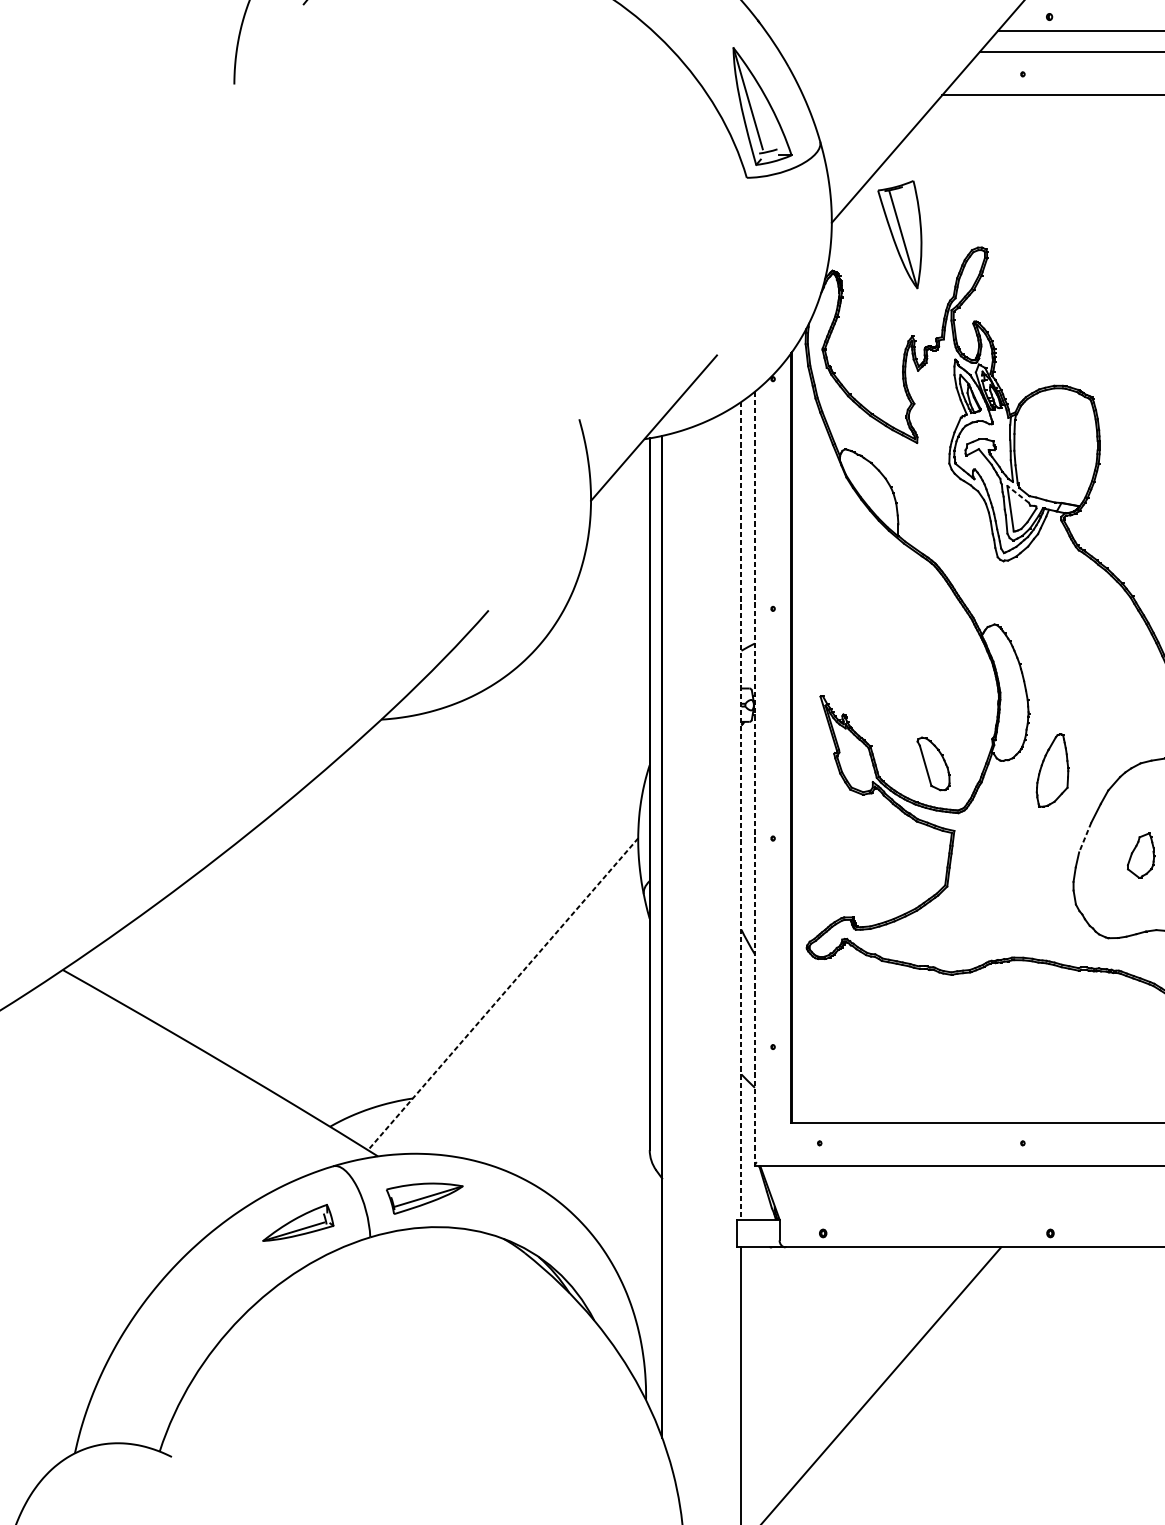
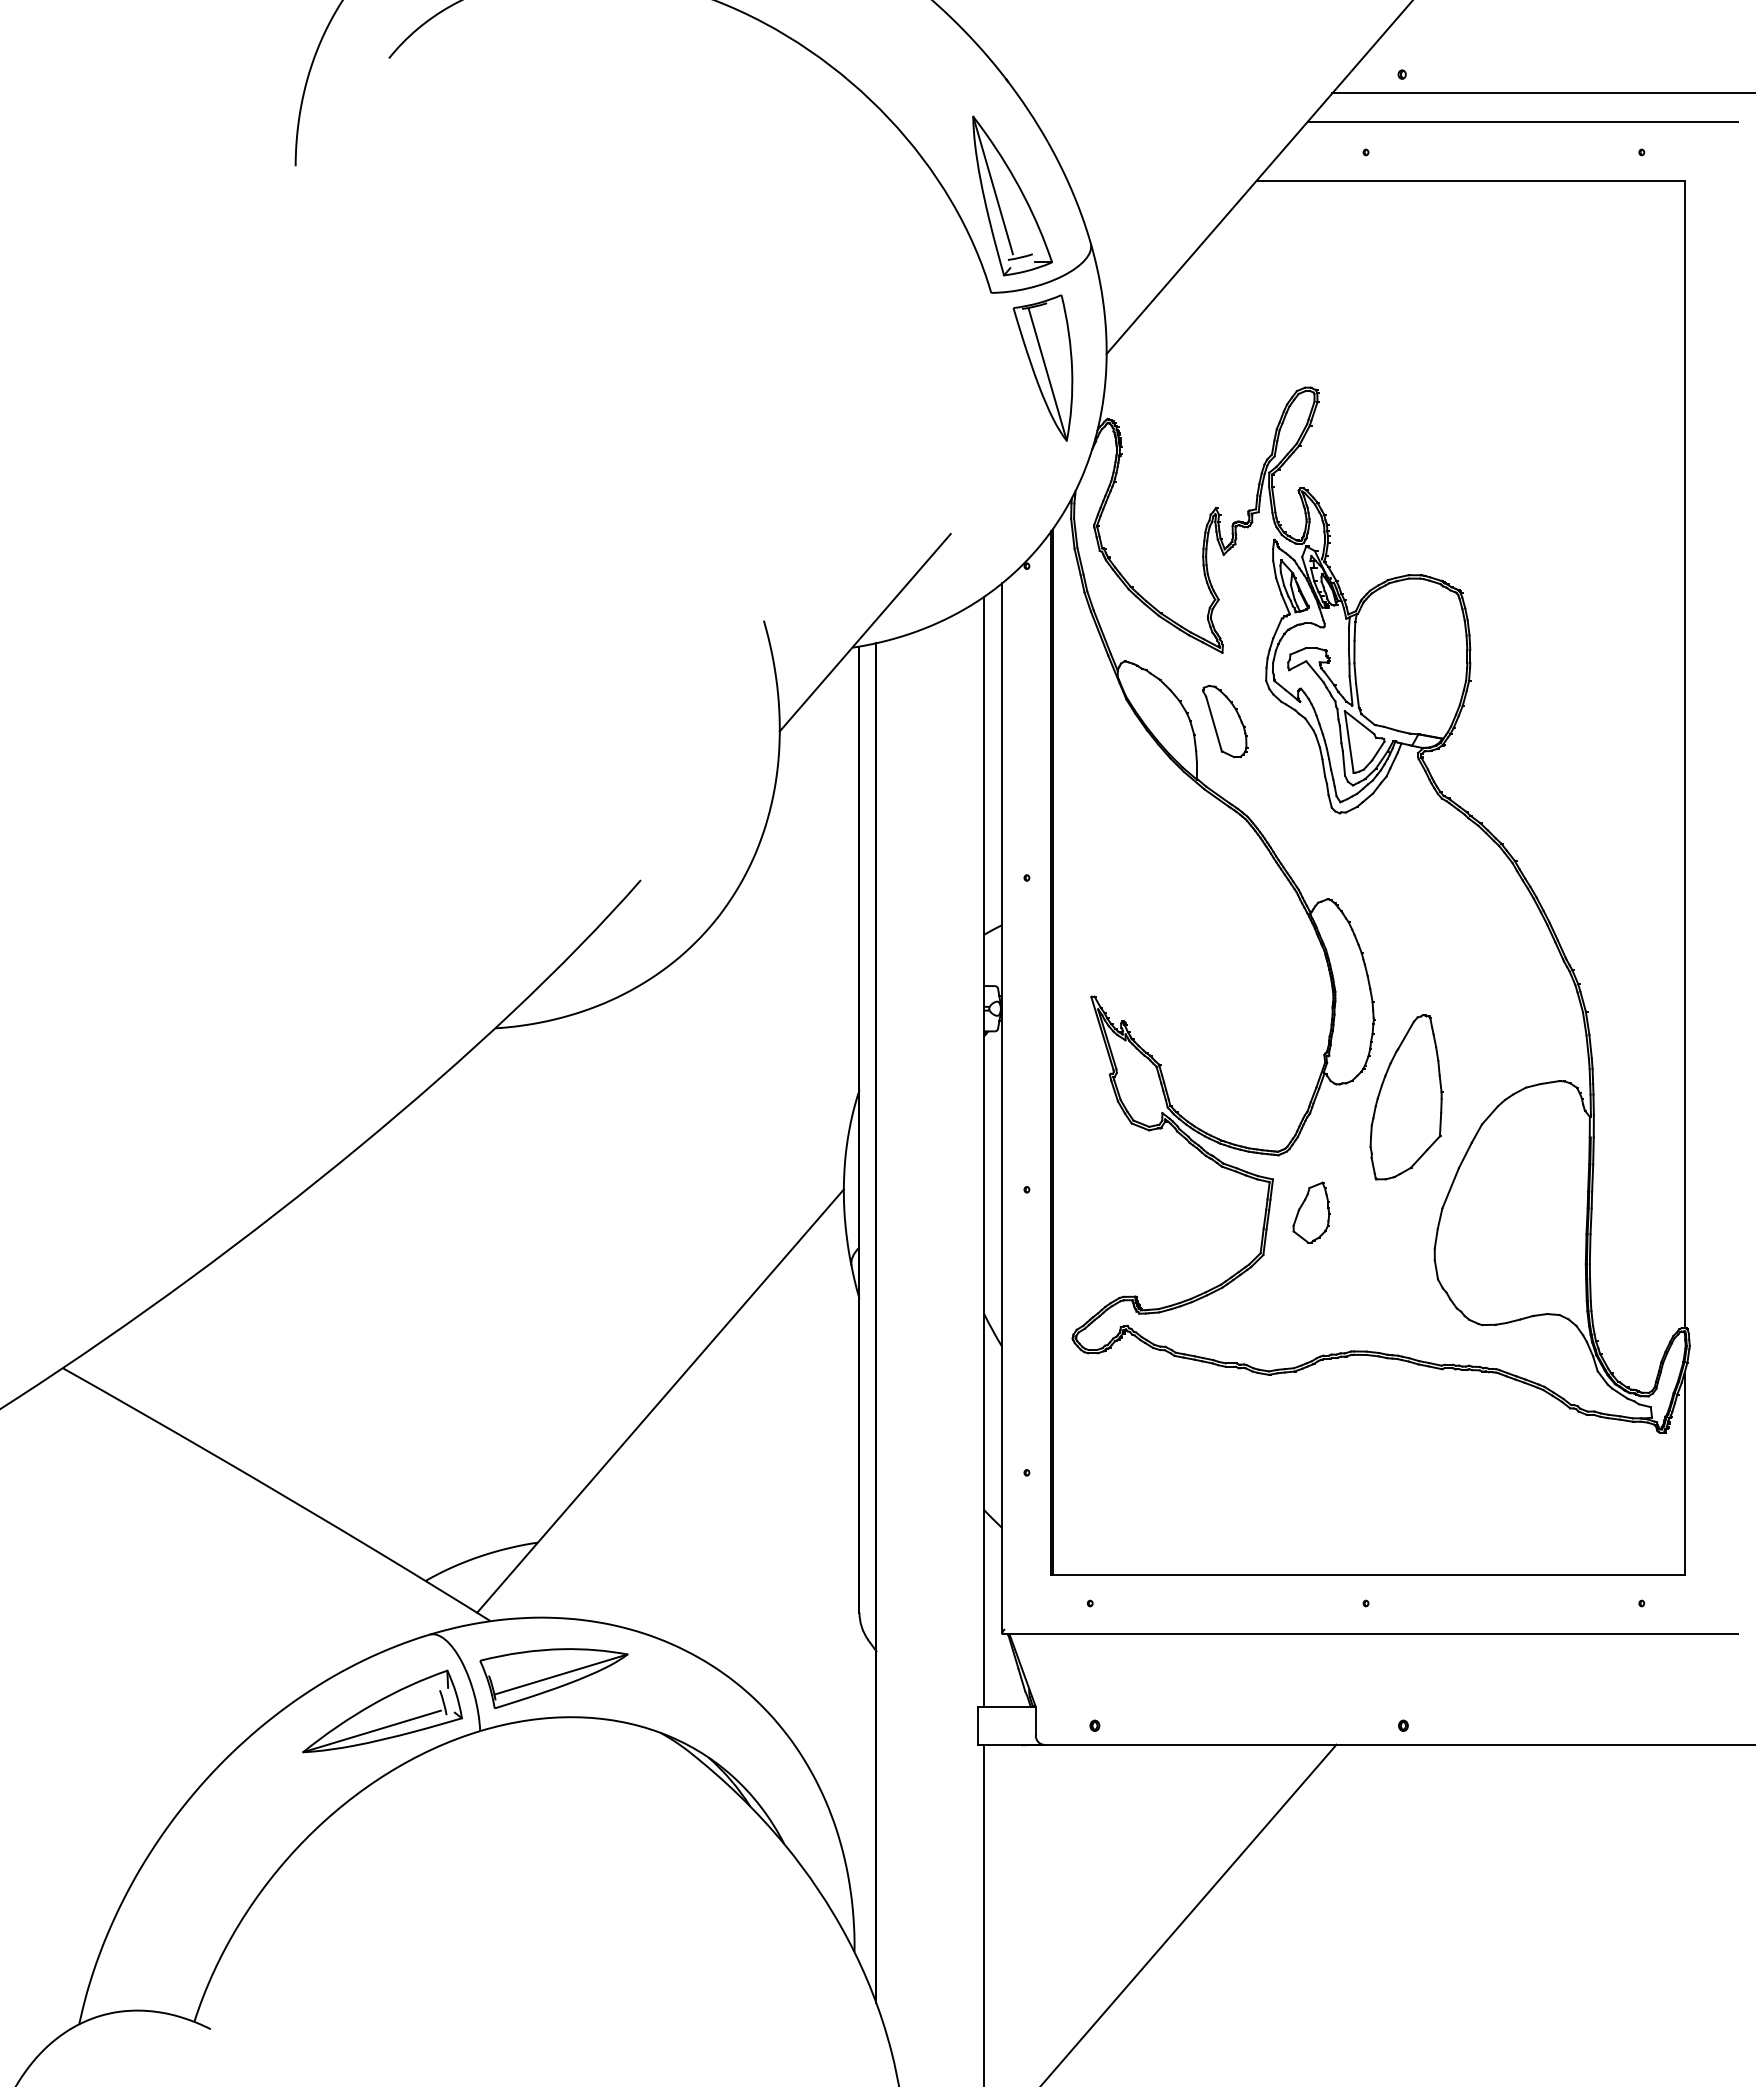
part: (899, 234) -> (1042, 367), moved
line: (1018, 494) -> (1359, 722), dashed -> solid
part: (934, 763) -> (1225, 720), moved
part: (1052, 770) -> (1406, 1097), size x1.67
line: (755, 778) -> (1002, 1108), dashed -> solid
line: (741, 810) -> (984, 1151), dashed -> solid
line: (1085, 837) -> (1450, 1188), dashed -> solid
part: (1141, 855) -> (1311, 1212), moved
line: (503, 994) -> (660, 1401), dashed -> solid
part: (424, 1198) -> (553, 1678), size x1.43
part: (298, 1222) -> (382, 1711), size x1.67

